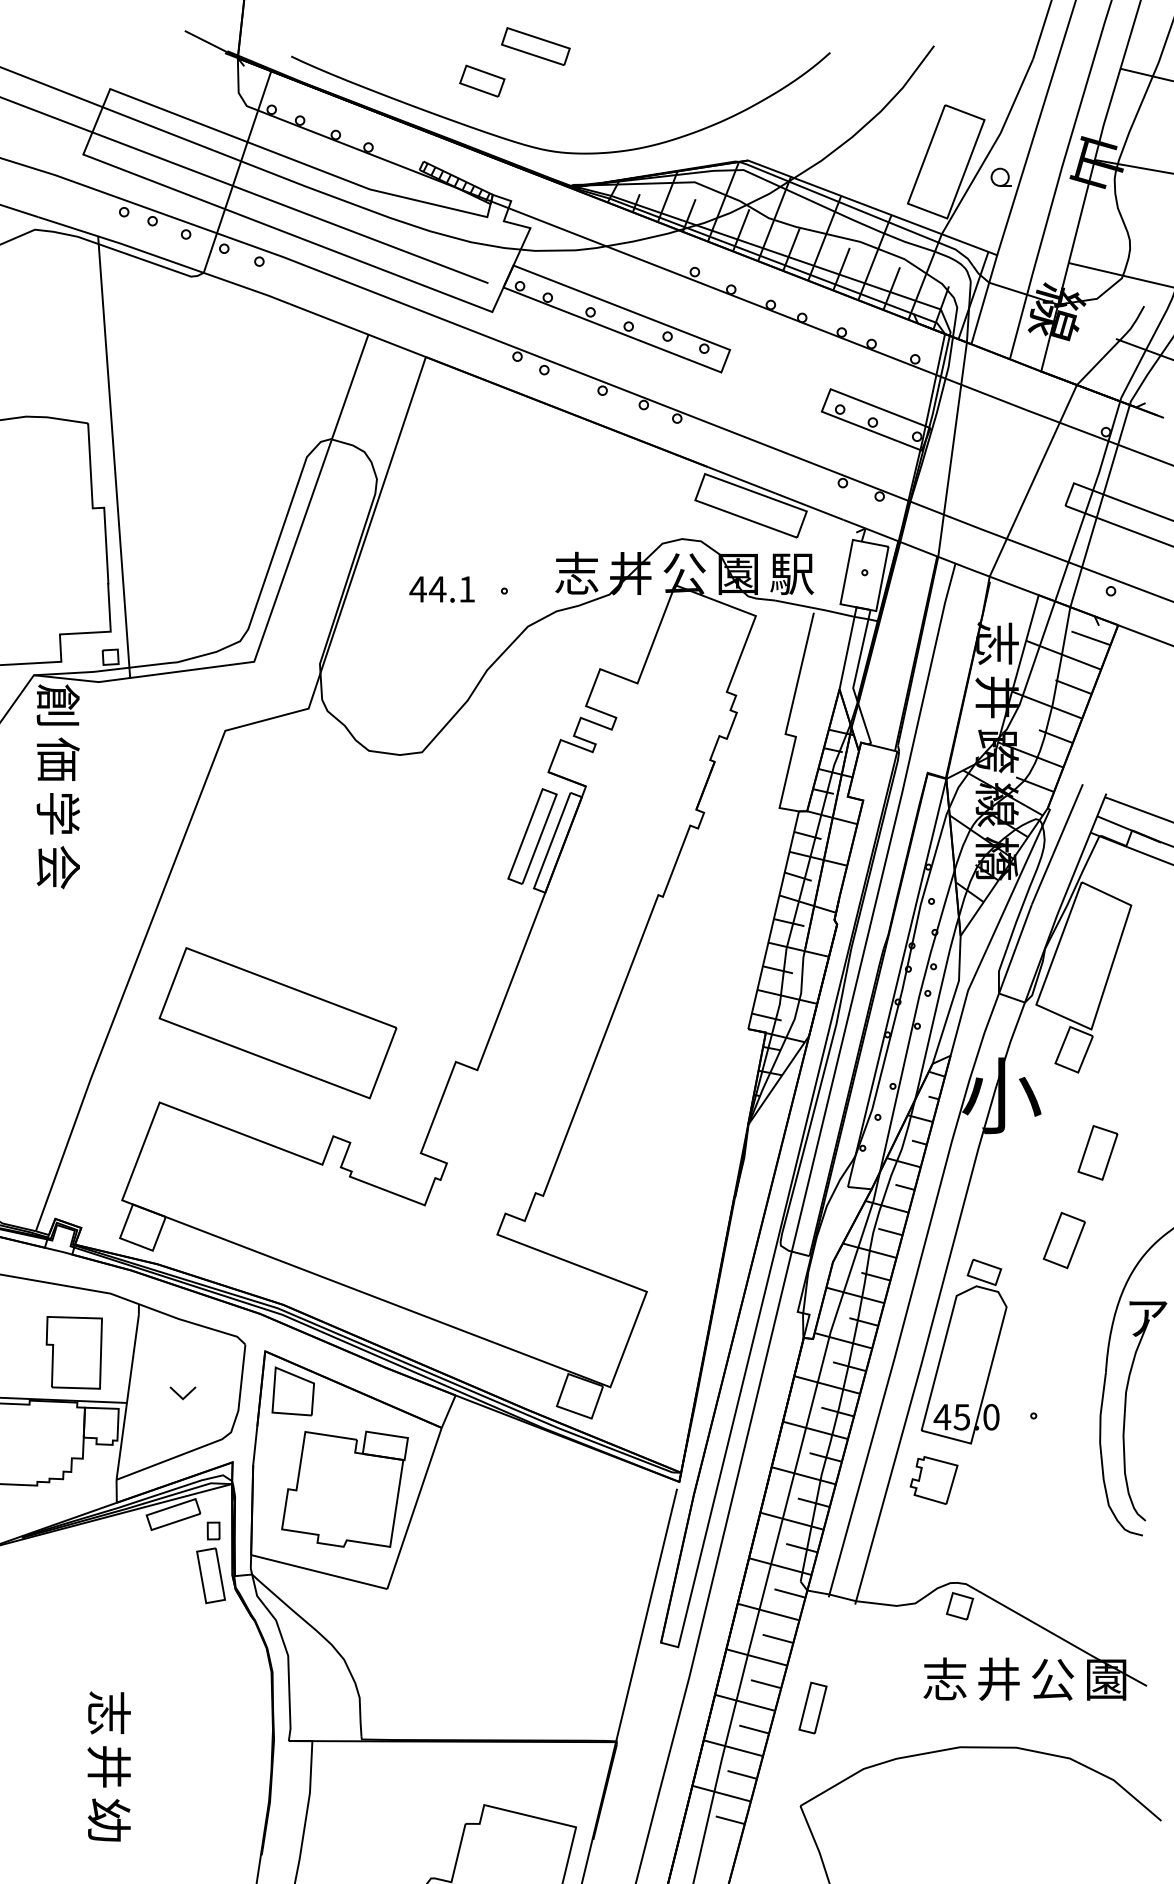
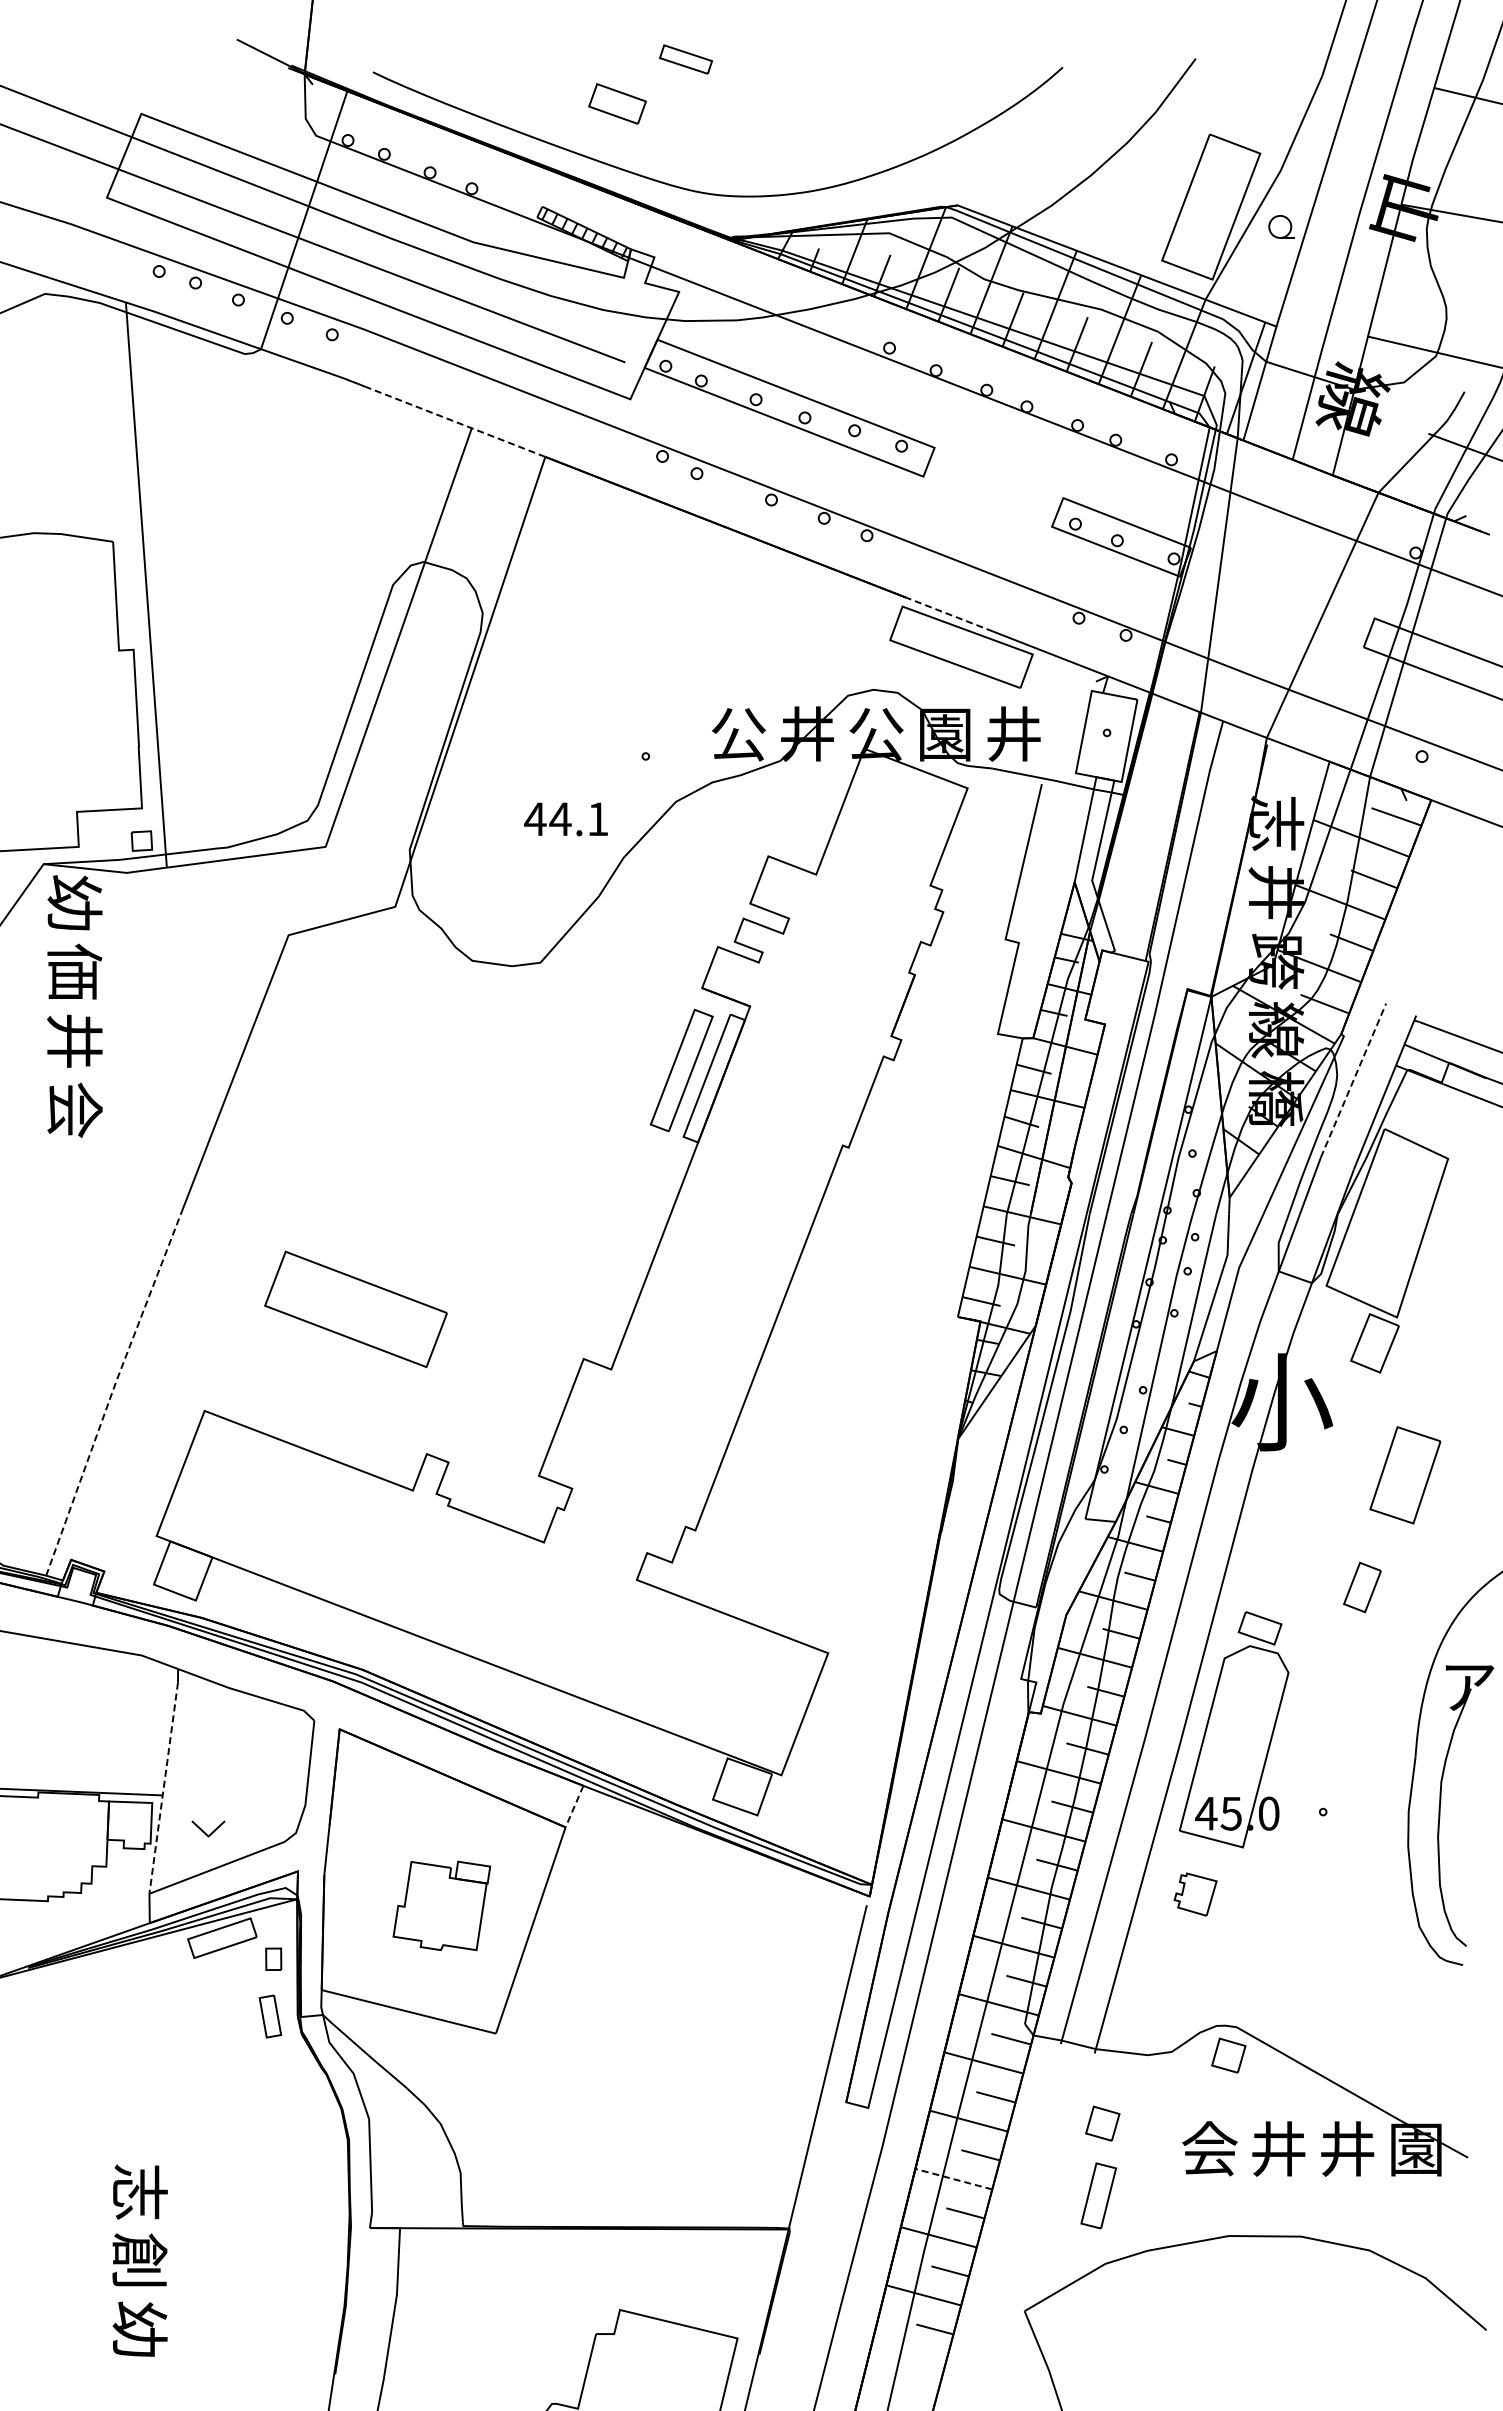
part: (535, 46) -> (685, 59), size x0.6
line: (357, 330) -> (457, 422), solid -> dashed
line: (741, 480) -> (949, 614), solid -> dashed
text: (576, 573) -> (737, 733), 志 -> 公
text: (792, 573) -> (1014, 733), 駅 -> 井
text: (441, 589) -> (565, 819), moved
text: (57, 705) -> (74, 902), 創 -> 幼
text: (57, 813) -> (74, 1040), 学 -> 井
line: (1057, 844) -> (1353, 1080), solid -> dashed
part: (277, 1023) -> (355, 1309), size x0.6
line: (86, 1088) -> (111, 1393), solid -> dashed
part: (1098, 1152) -> (1405, 1475), size x1.4
part: (1064, 1240) -> (1362, 1587), size x0.7
part: (74, 1353) -> (95, 1731), removed
part: (293, 1391) -> (375, 1780), removed
part: (183, 1392) -> (208, 1828), moved
line: (127, 1398) -> (163, 1789), solid -> dashed
line: (448, 1411) -> (574, 1806), solid -> dashed
part: (933, 1480) -> (1195, 1894), size x0.7
part: (344, 1488) -> (441, 1905), size x0.6
part: (211, 1575) -> (270, 2016), size x0.6
part: (861, 1659) -> (1102, 2123), added
text: (944, 1678) -> (1209, 2148), 志 -> 会
text: (1052, 1678) -> (1347, 2148), 公 -> 井
line: (744, 1703) -> (953, 2179), solid -> dashed
part: (812, 1707) -> (1098, 2195), moved
text: (108, 1766) -> (139, 2260), 井 -> 創

